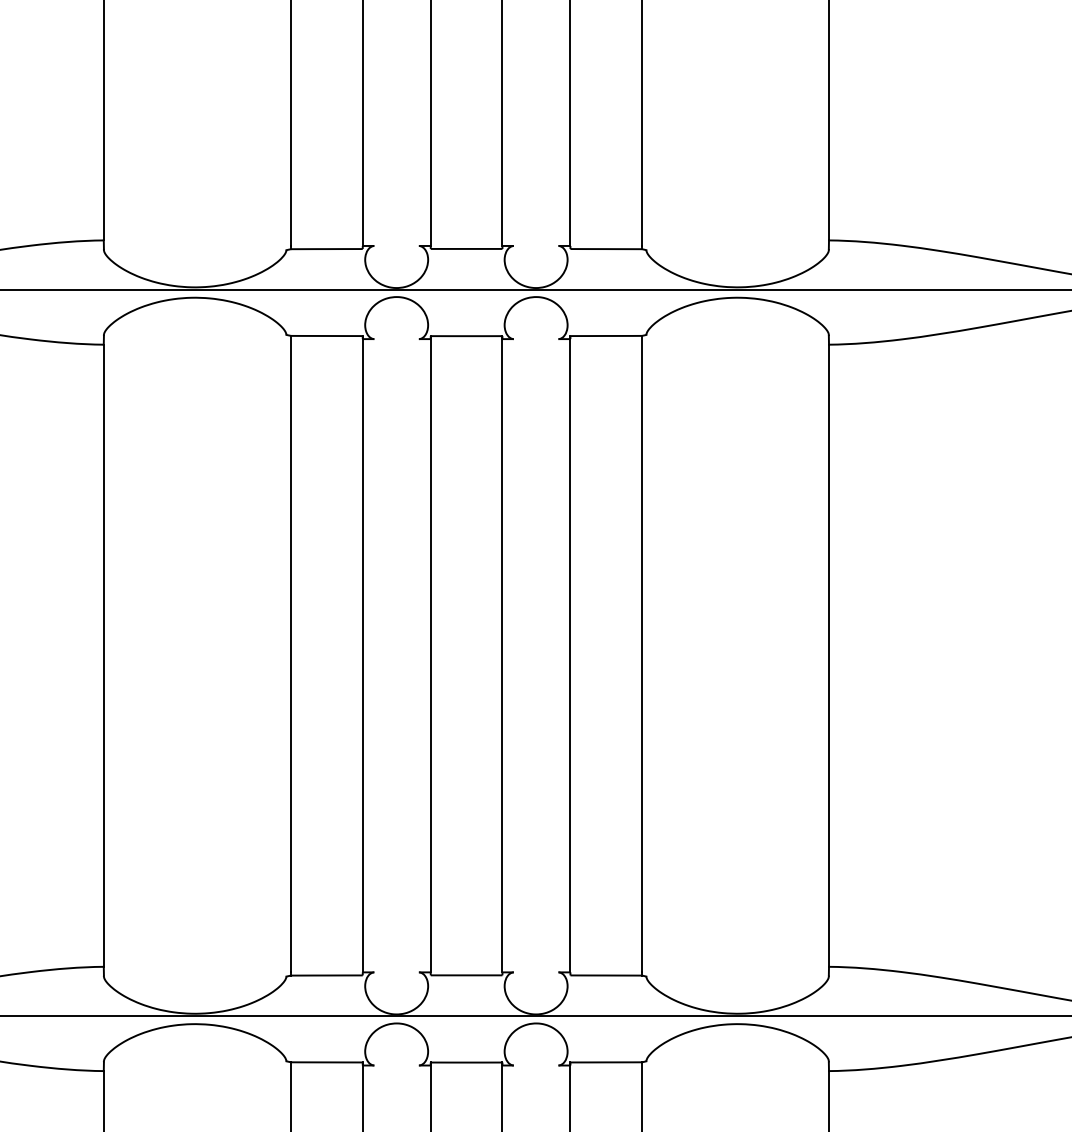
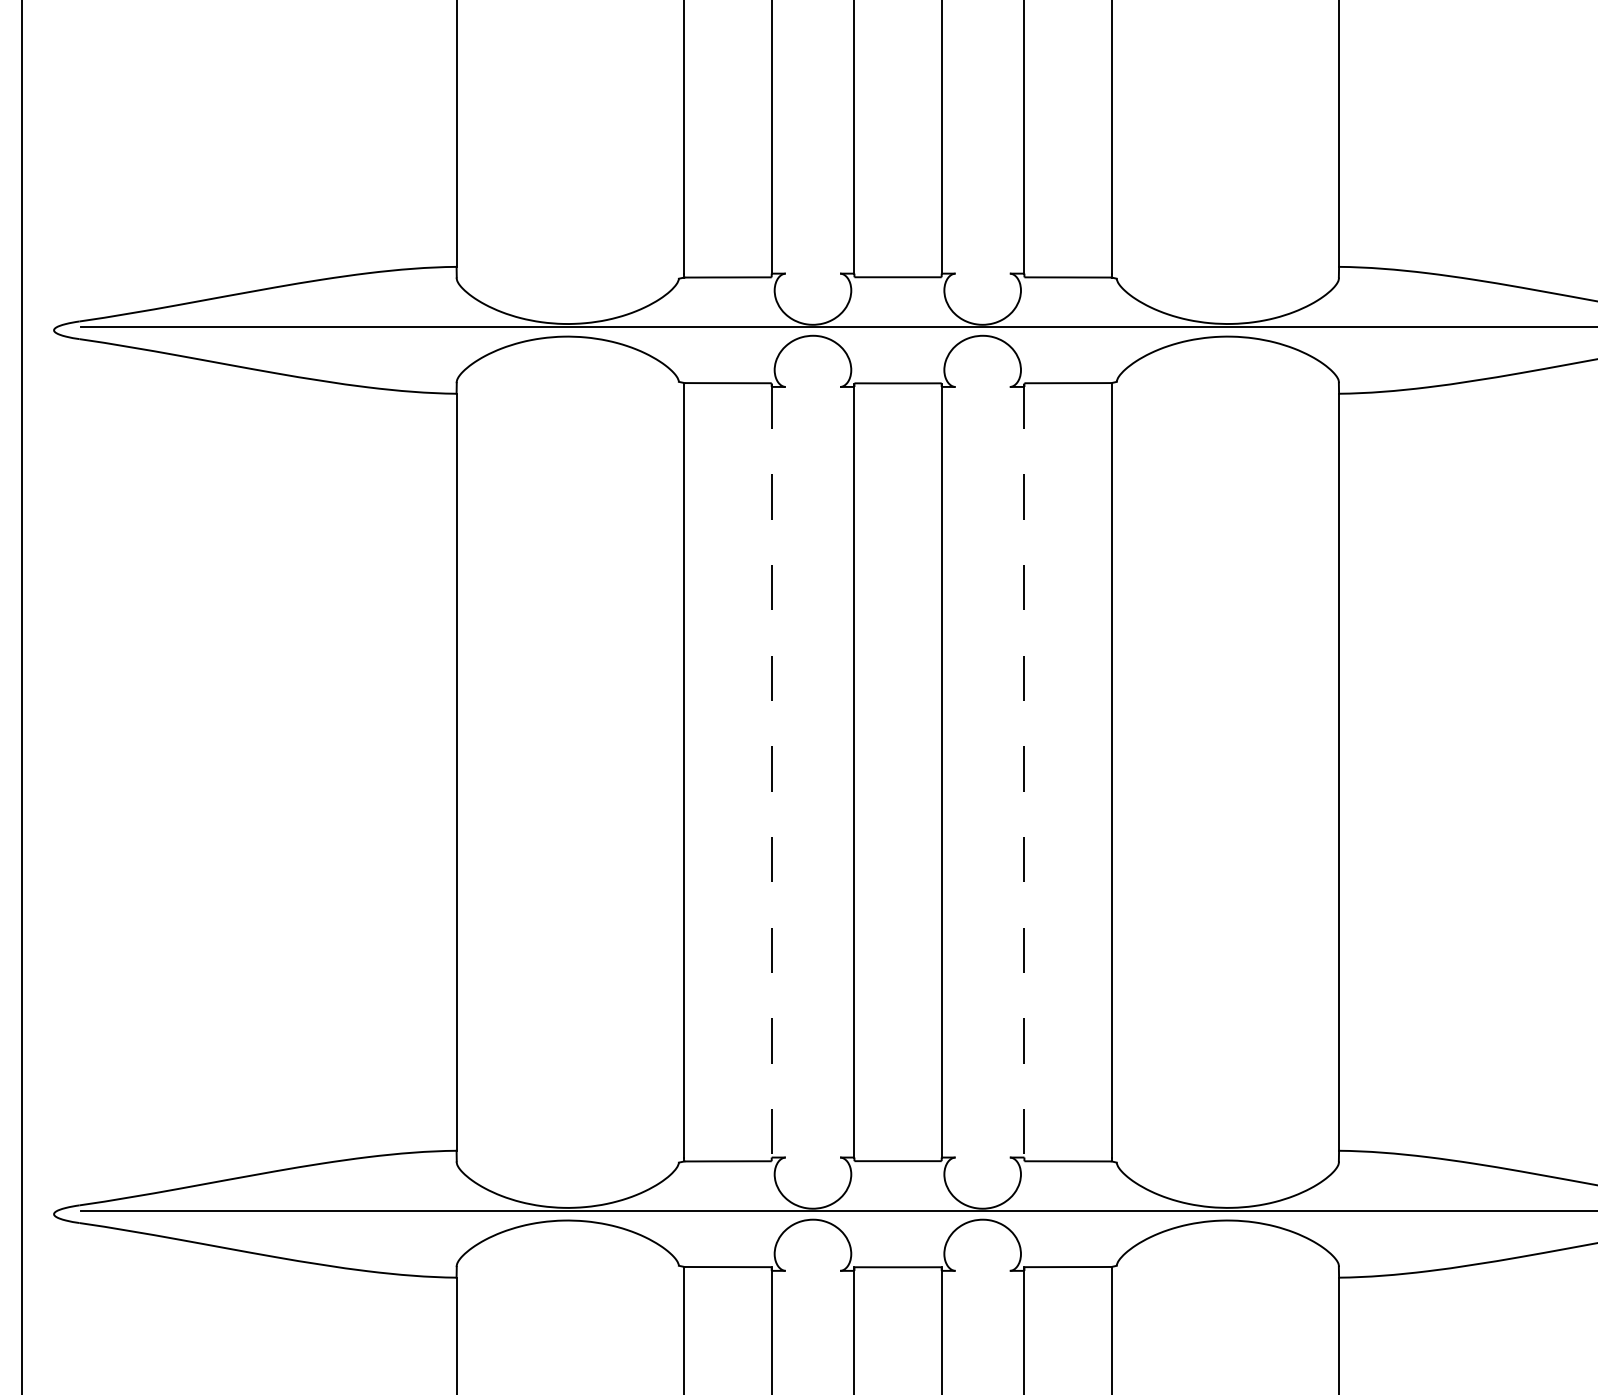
line: (362, 654) -> (771, 770), solid -> dashed
line: (570, 654) -> (1024, 770), solid -> dashed

